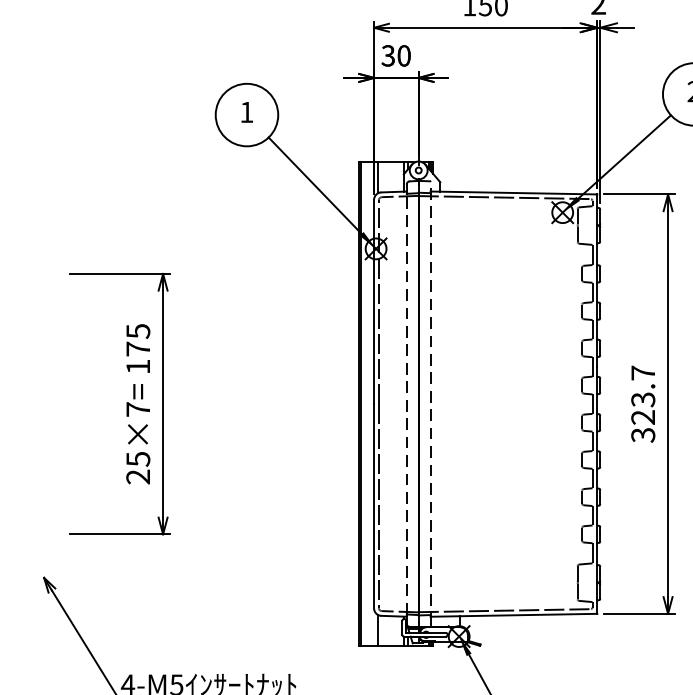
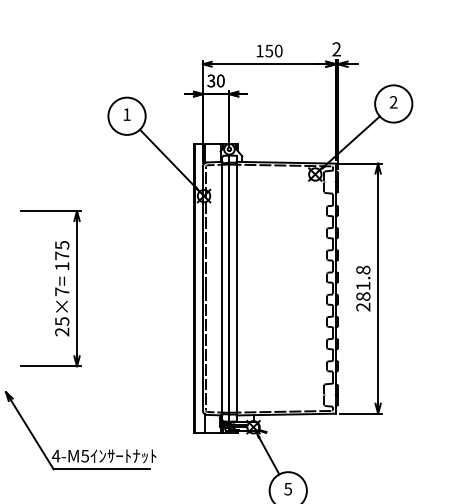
line: (430, 402) -> (236, 287), dashed -> solid
line: (407, 403) -> (222, 288), dashed -> solid
text: (643, 403) -> (363, 288), 323.7 -> 281.8

